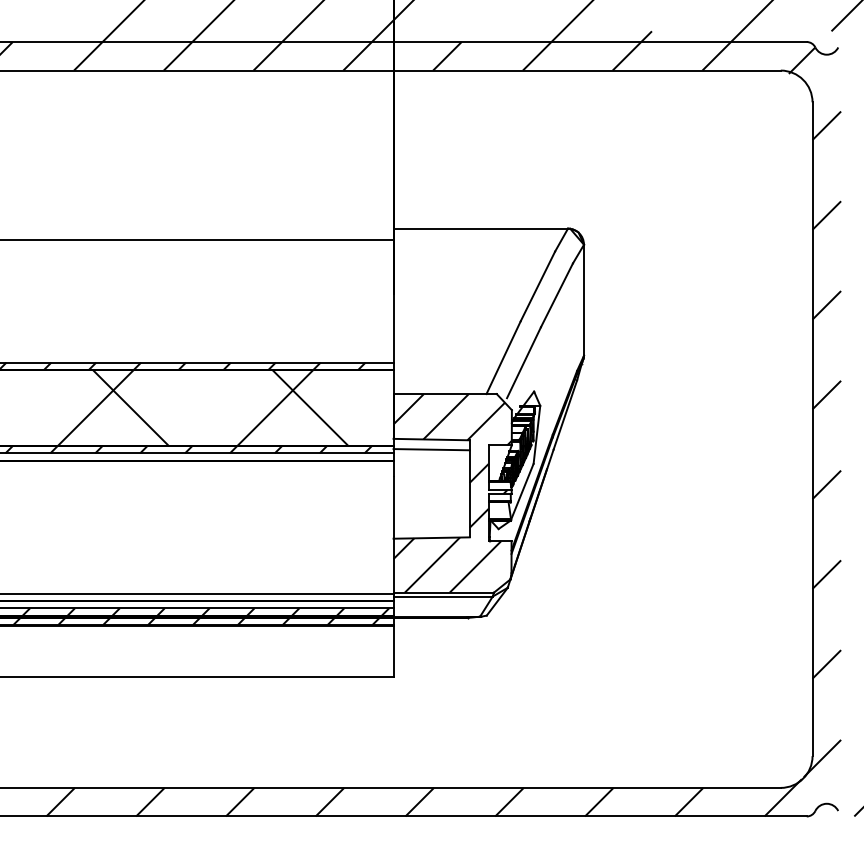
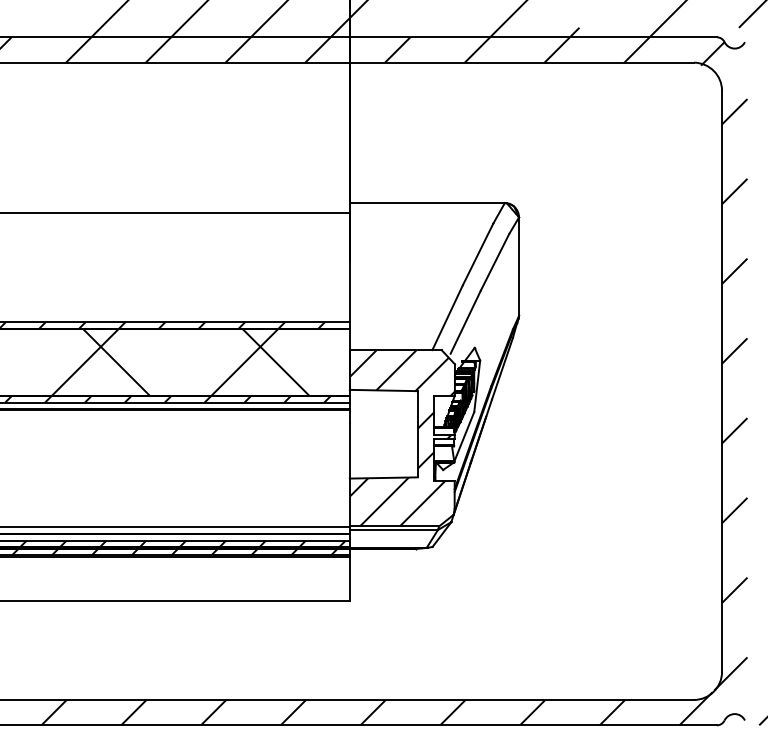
line: (431, 449) -> (383, 399), removed

